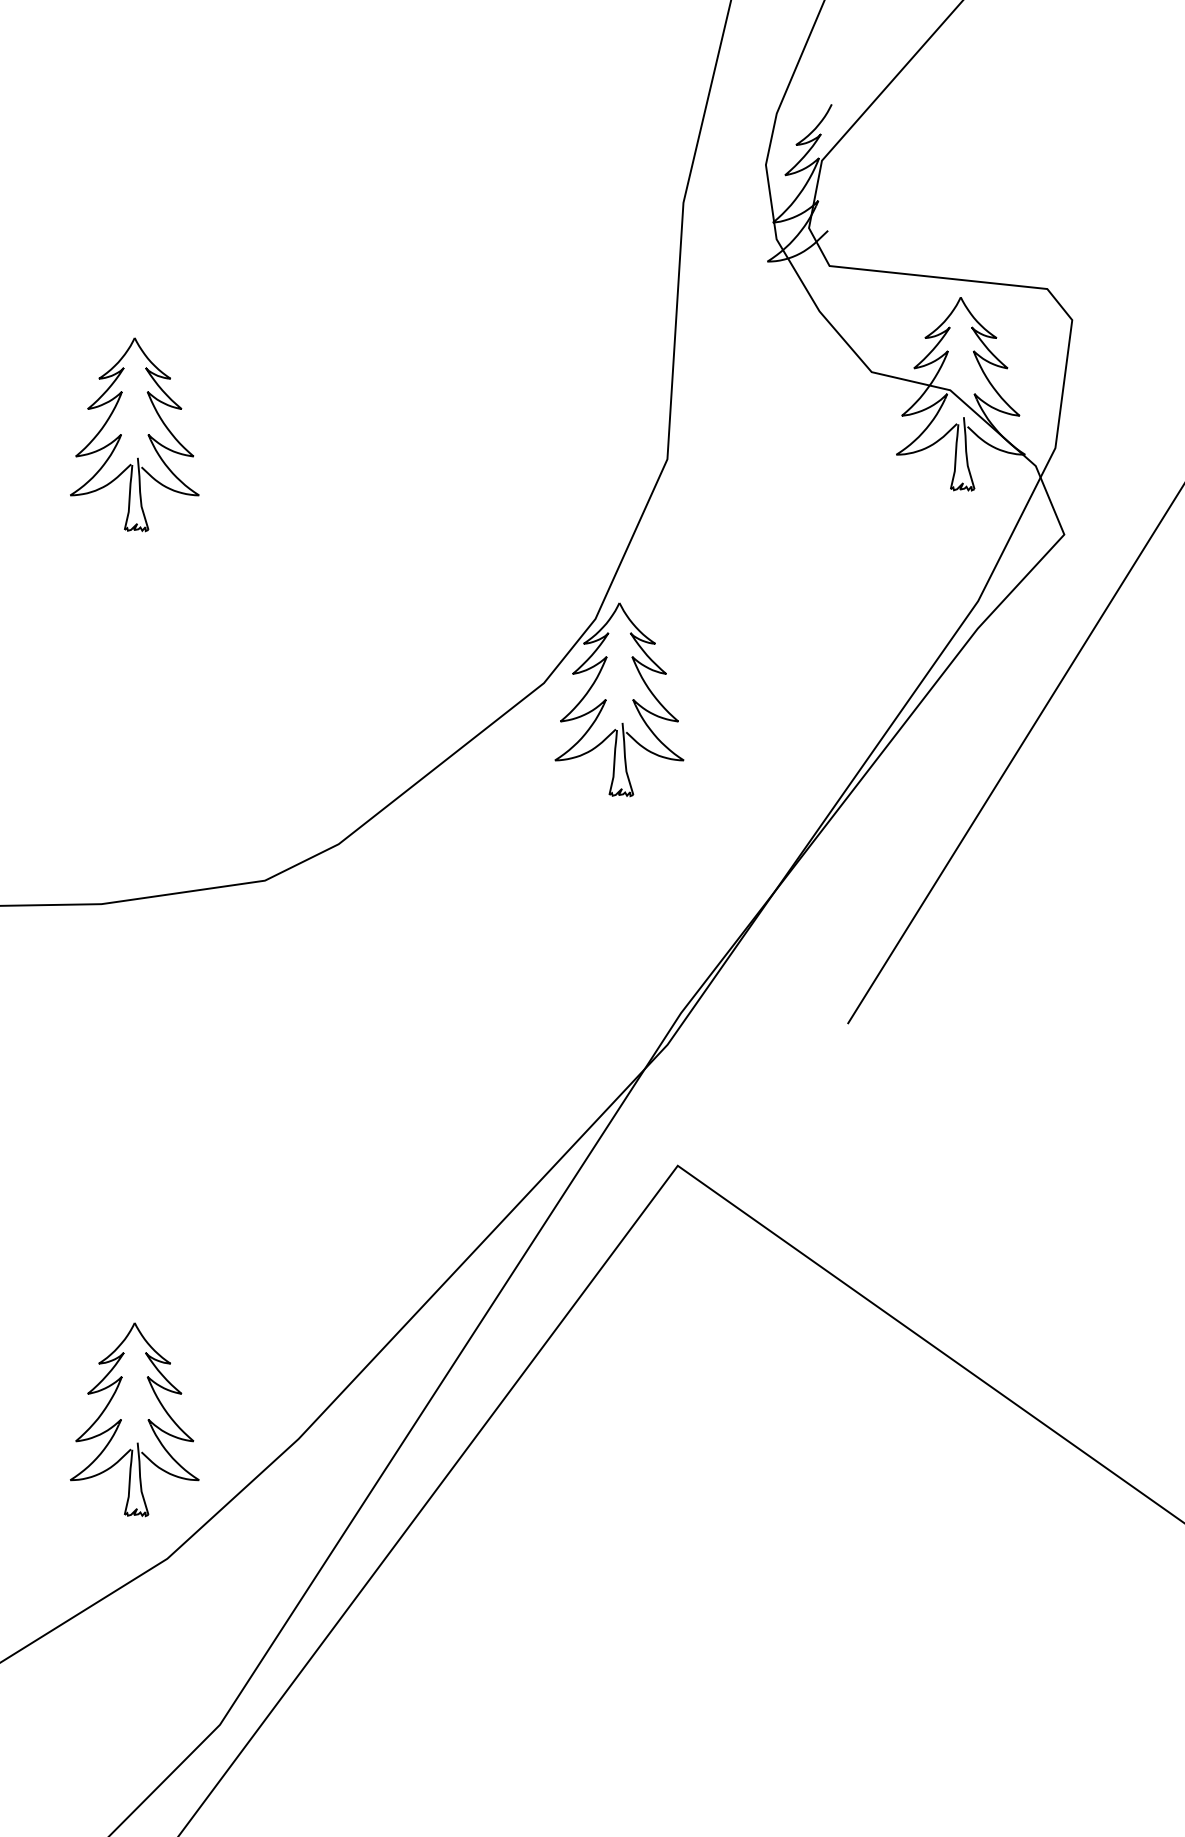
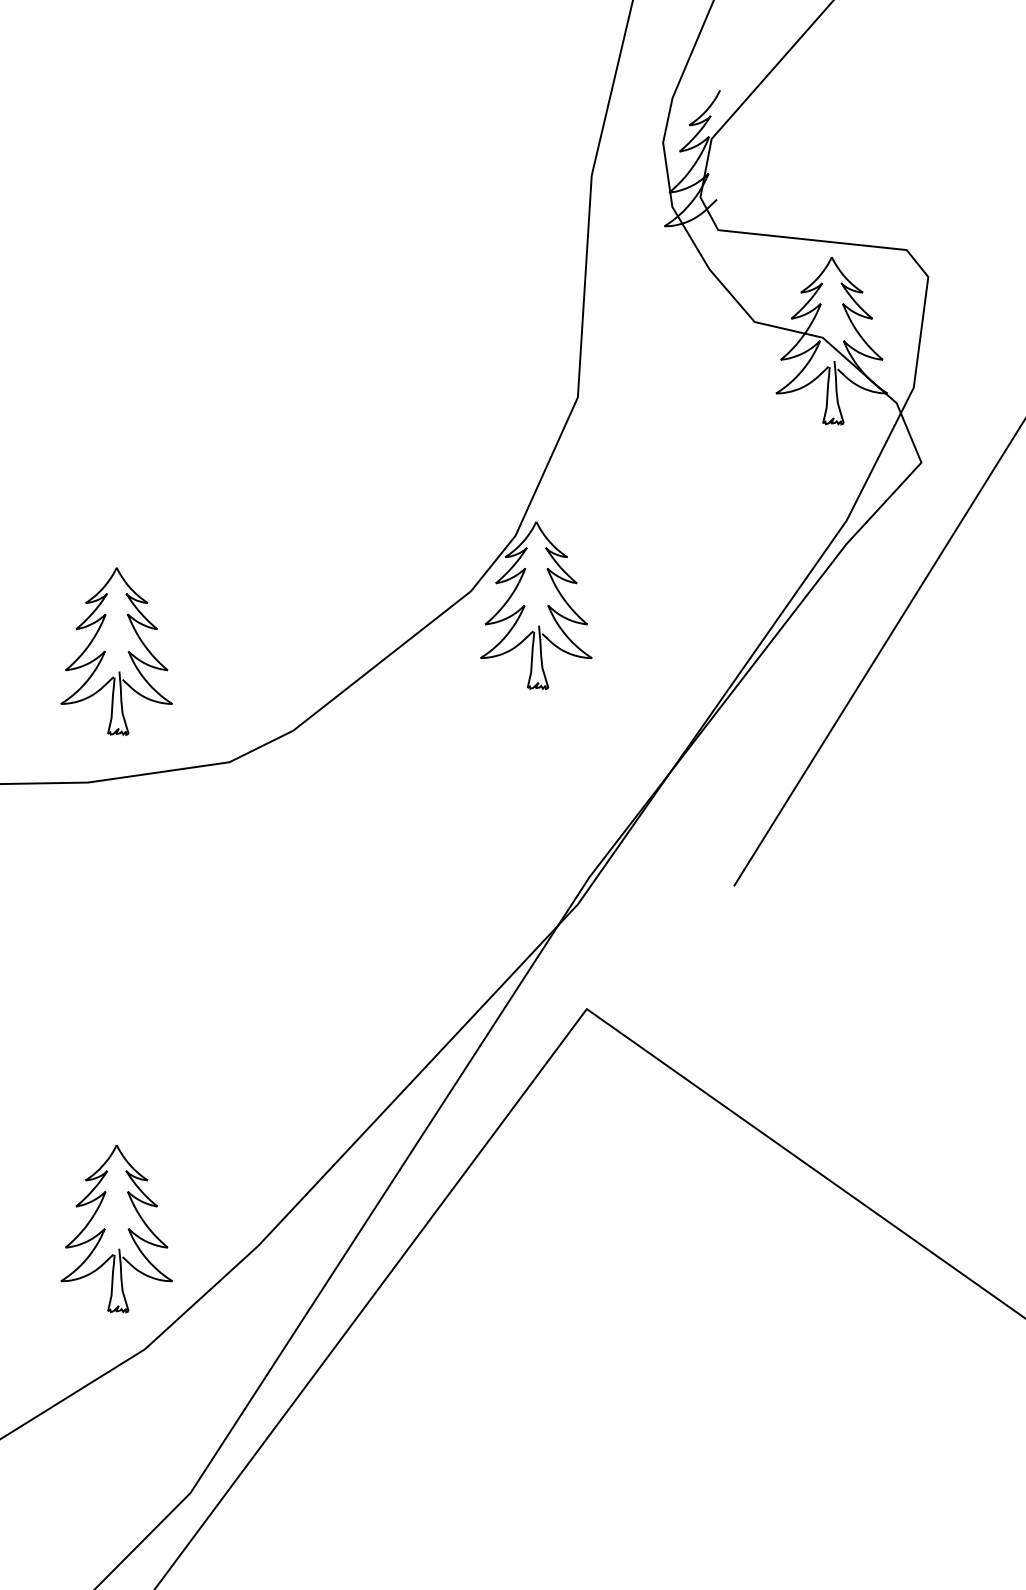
part: (121, 434) -> (105, 651), moved

